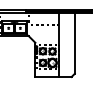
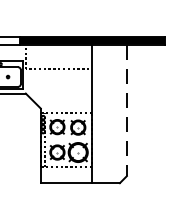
line: (74, 44) -> (126, 112), solid -> dashed

